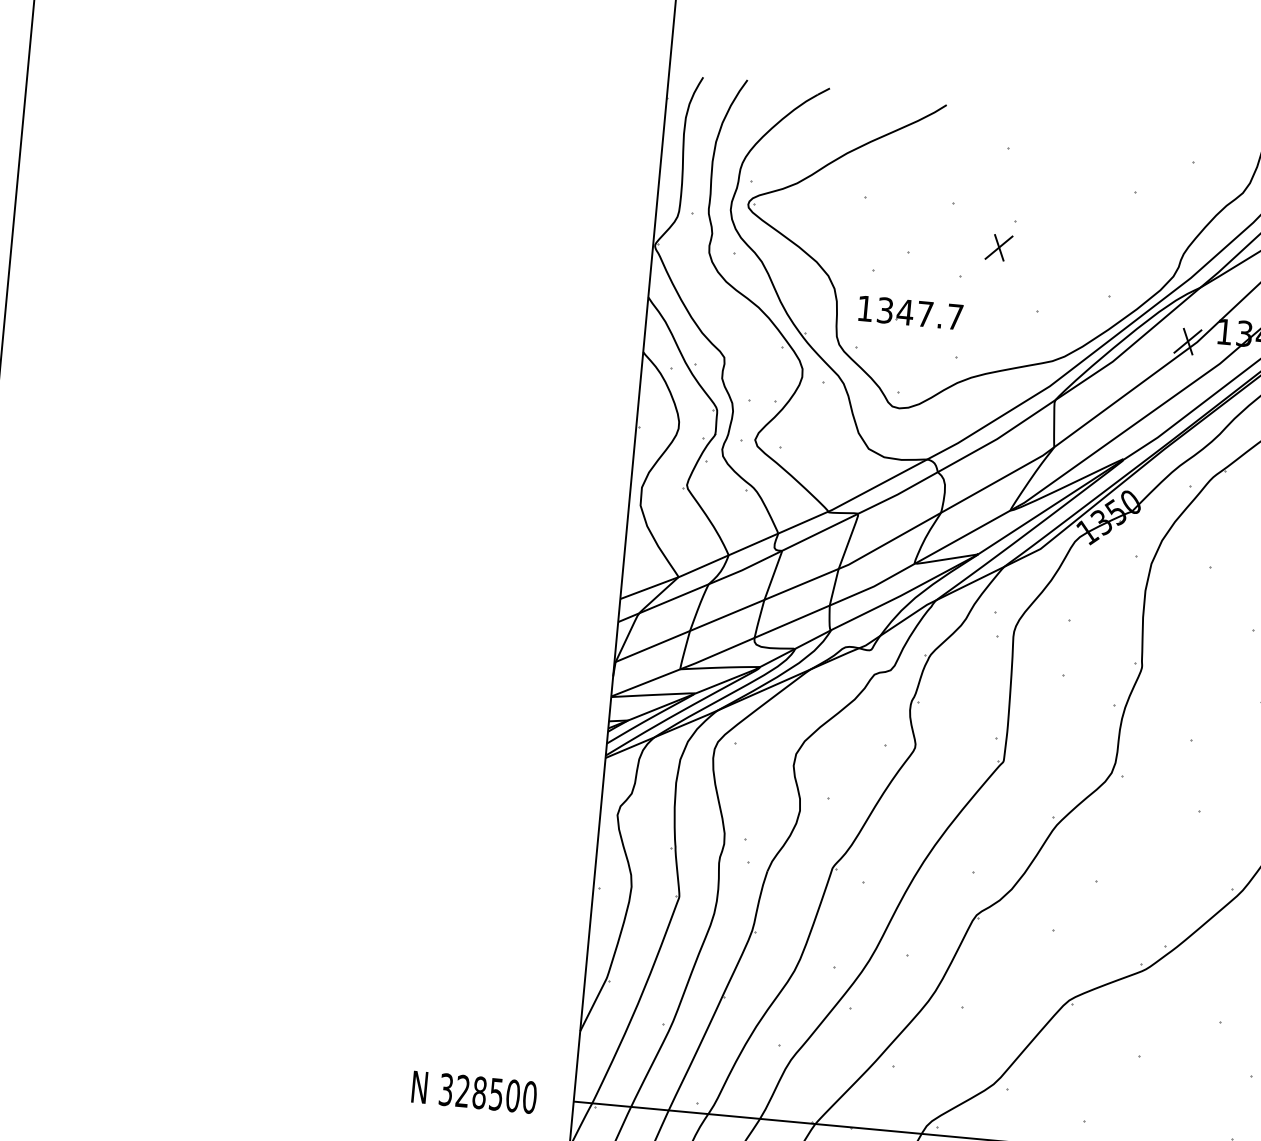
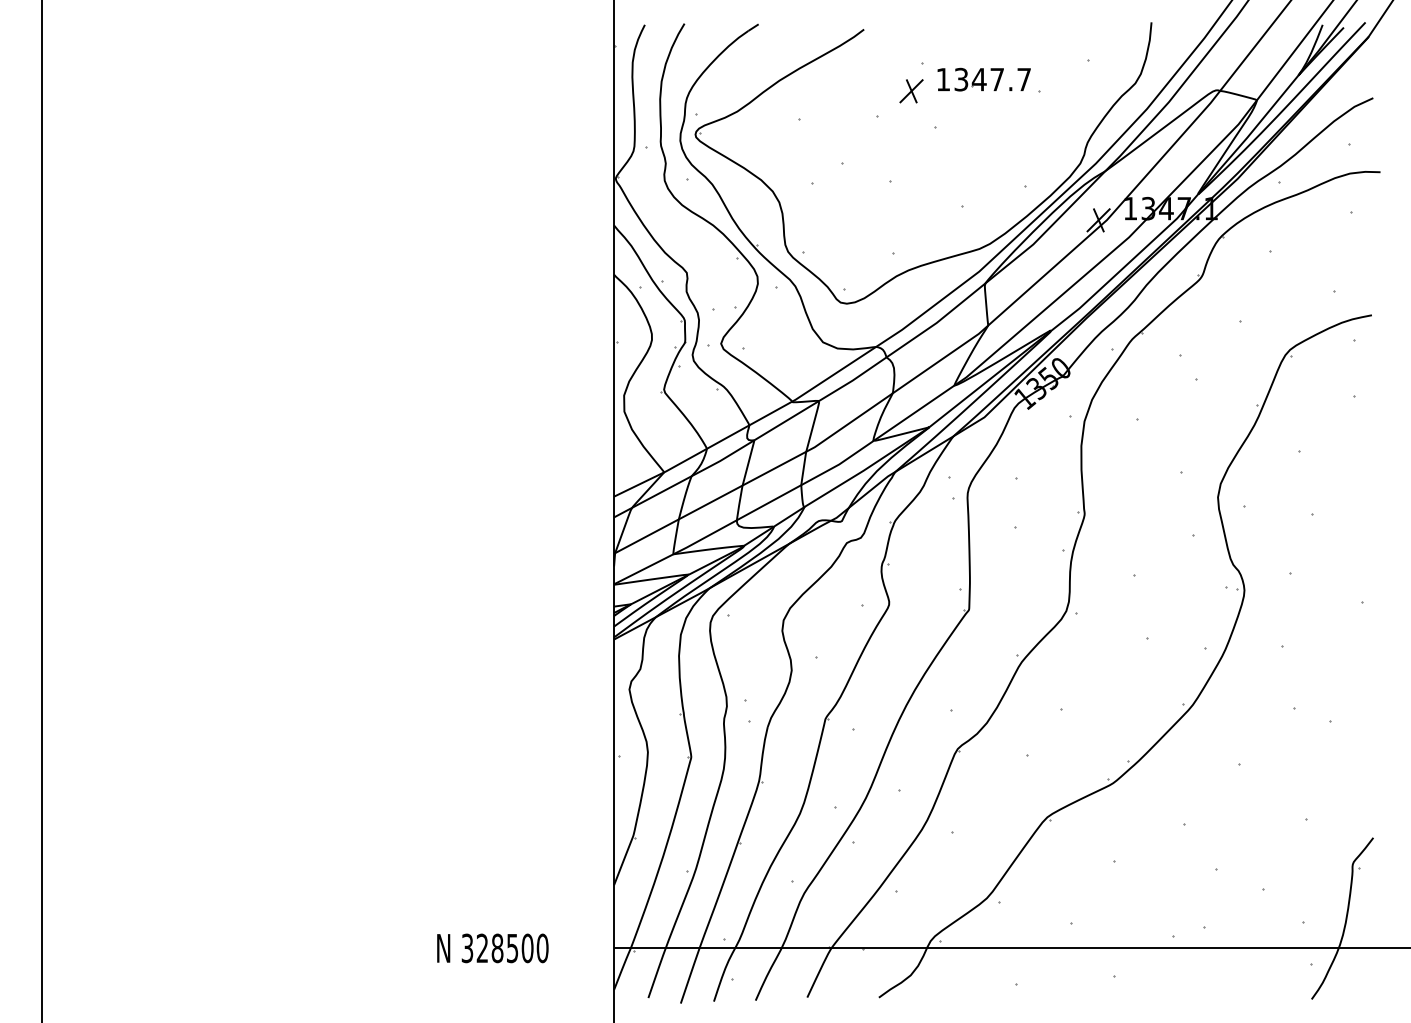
part: (998, 247) -> (911, 91), moved
part: (909, 312) -> (983, 79), moved
text: (474, 1092) -> (492, 948), moved

